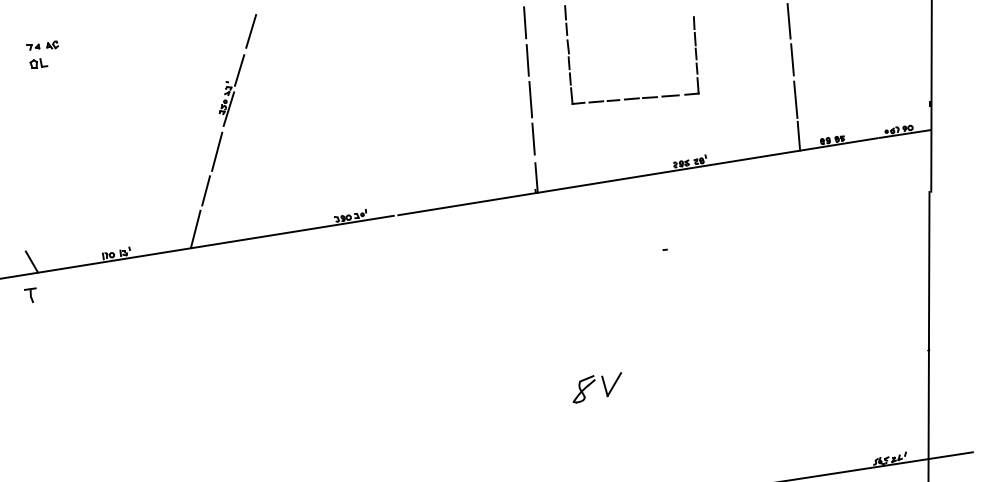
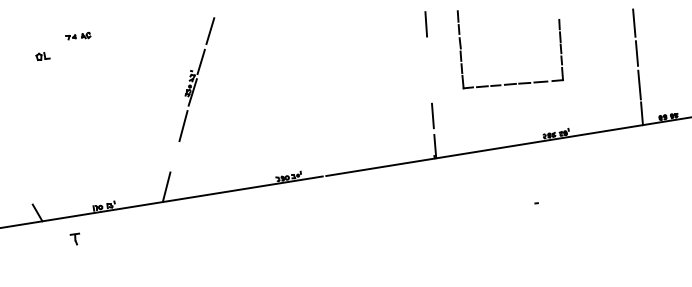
part: (42, 45) -> (78, 35), moved
line: (527, 60) -> (428, 54), removed
line: (530, 99) -> (430, 84), removed
line: (206, 190) -> (175, 156), removed
part: (30, 295) -> (75, 239), moved

